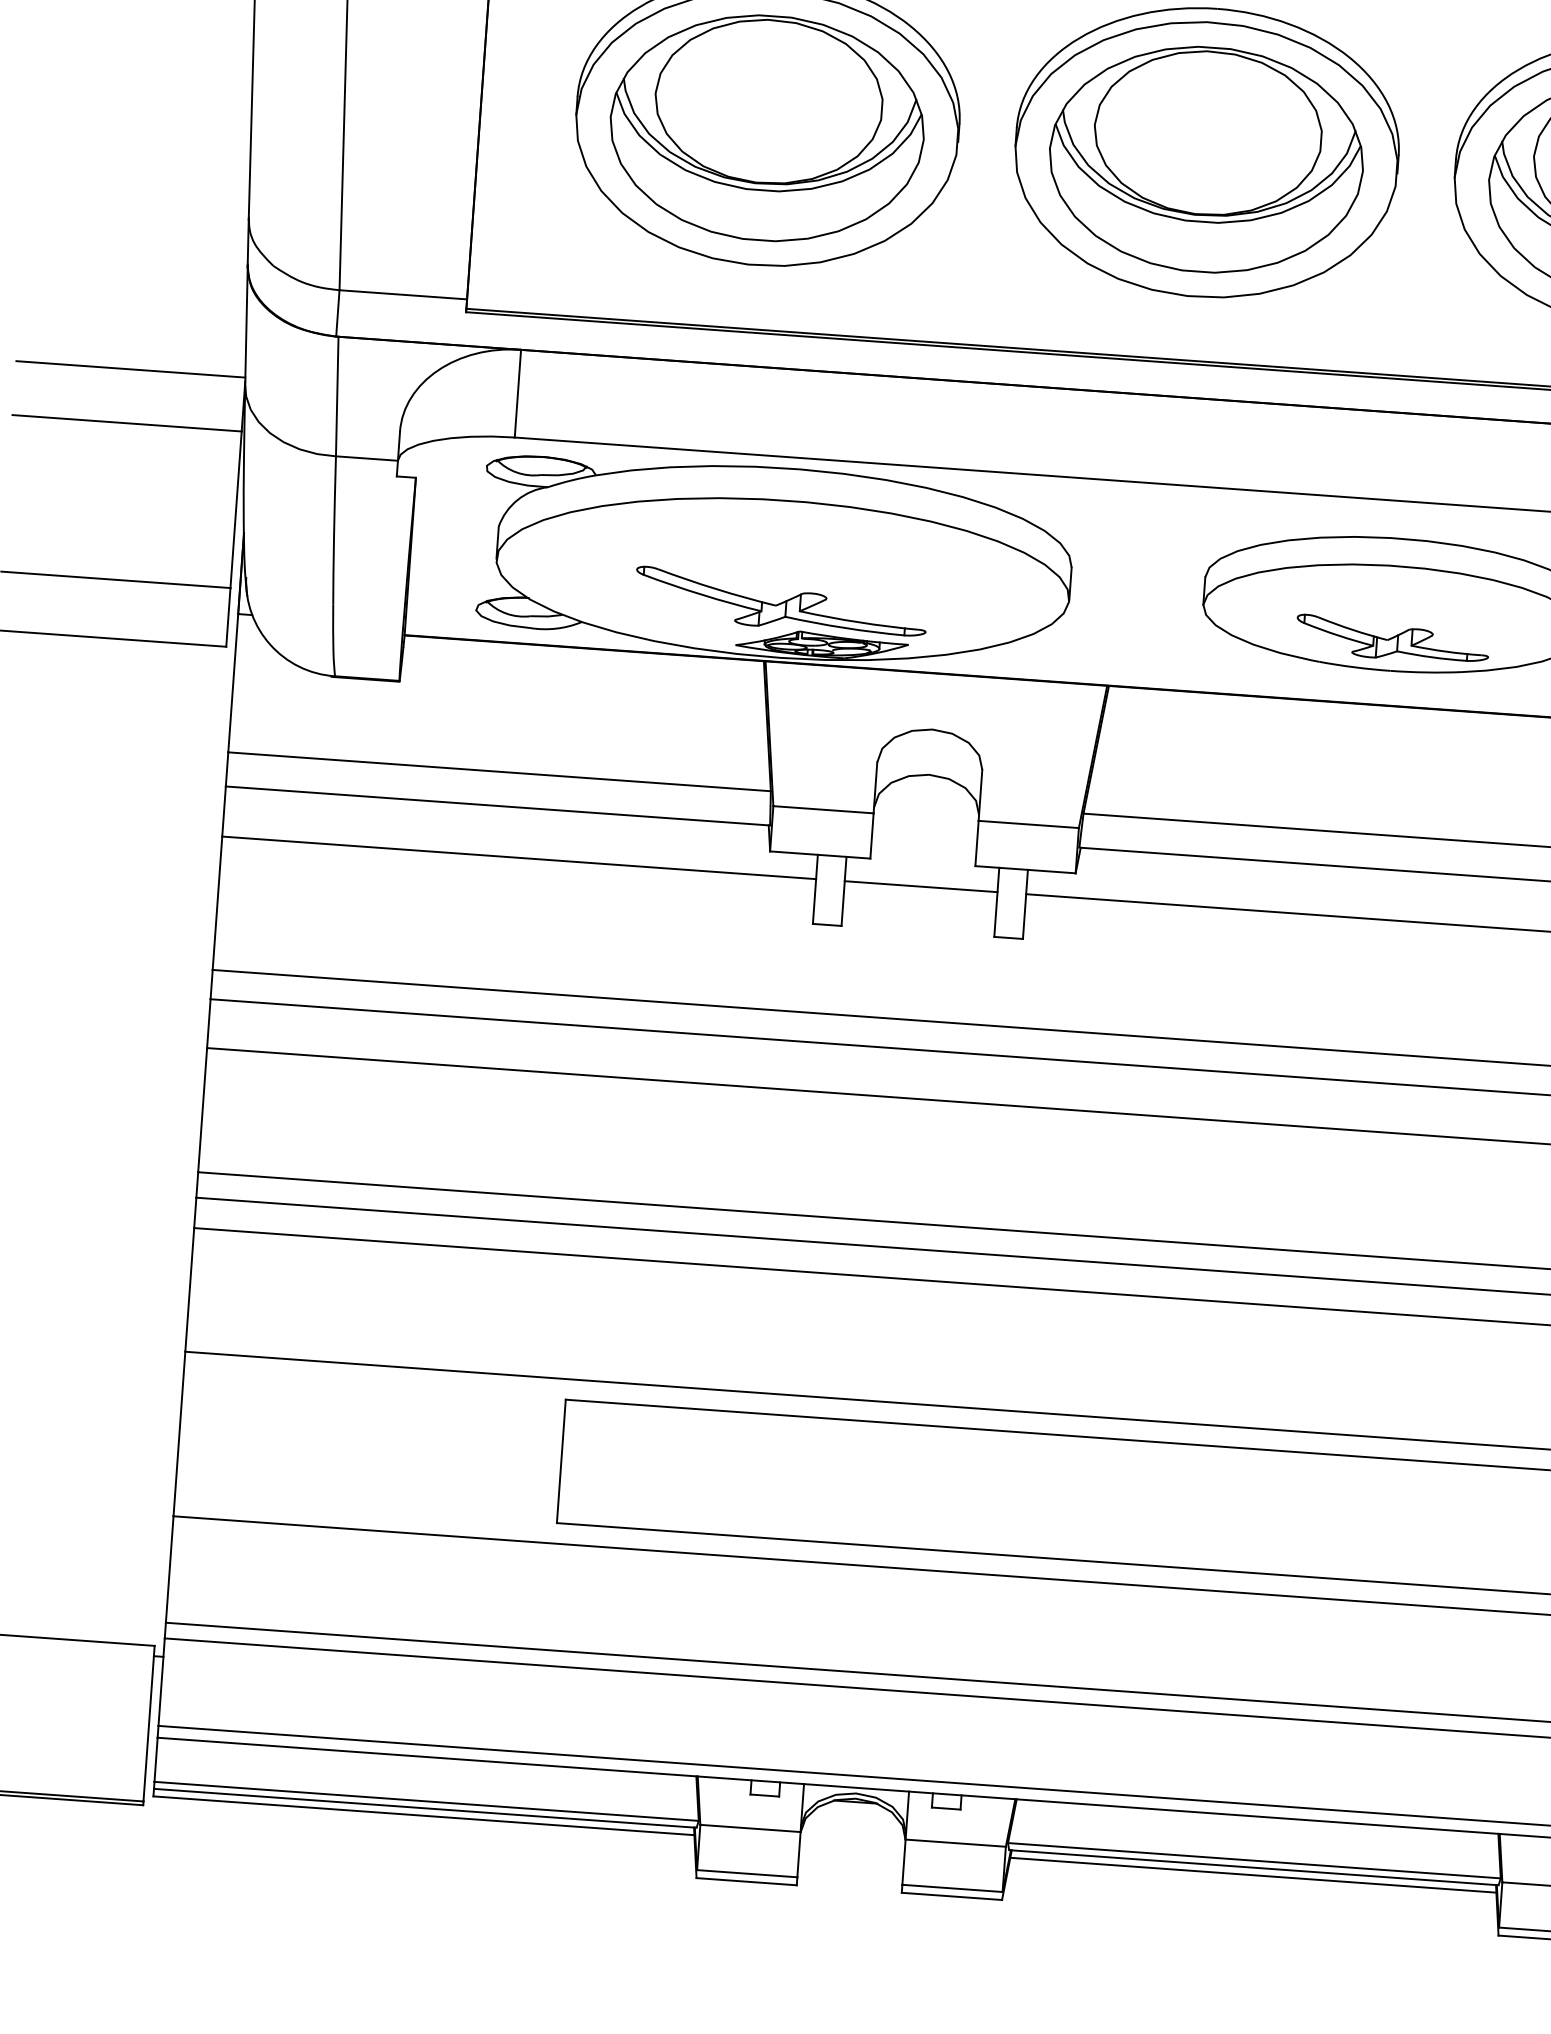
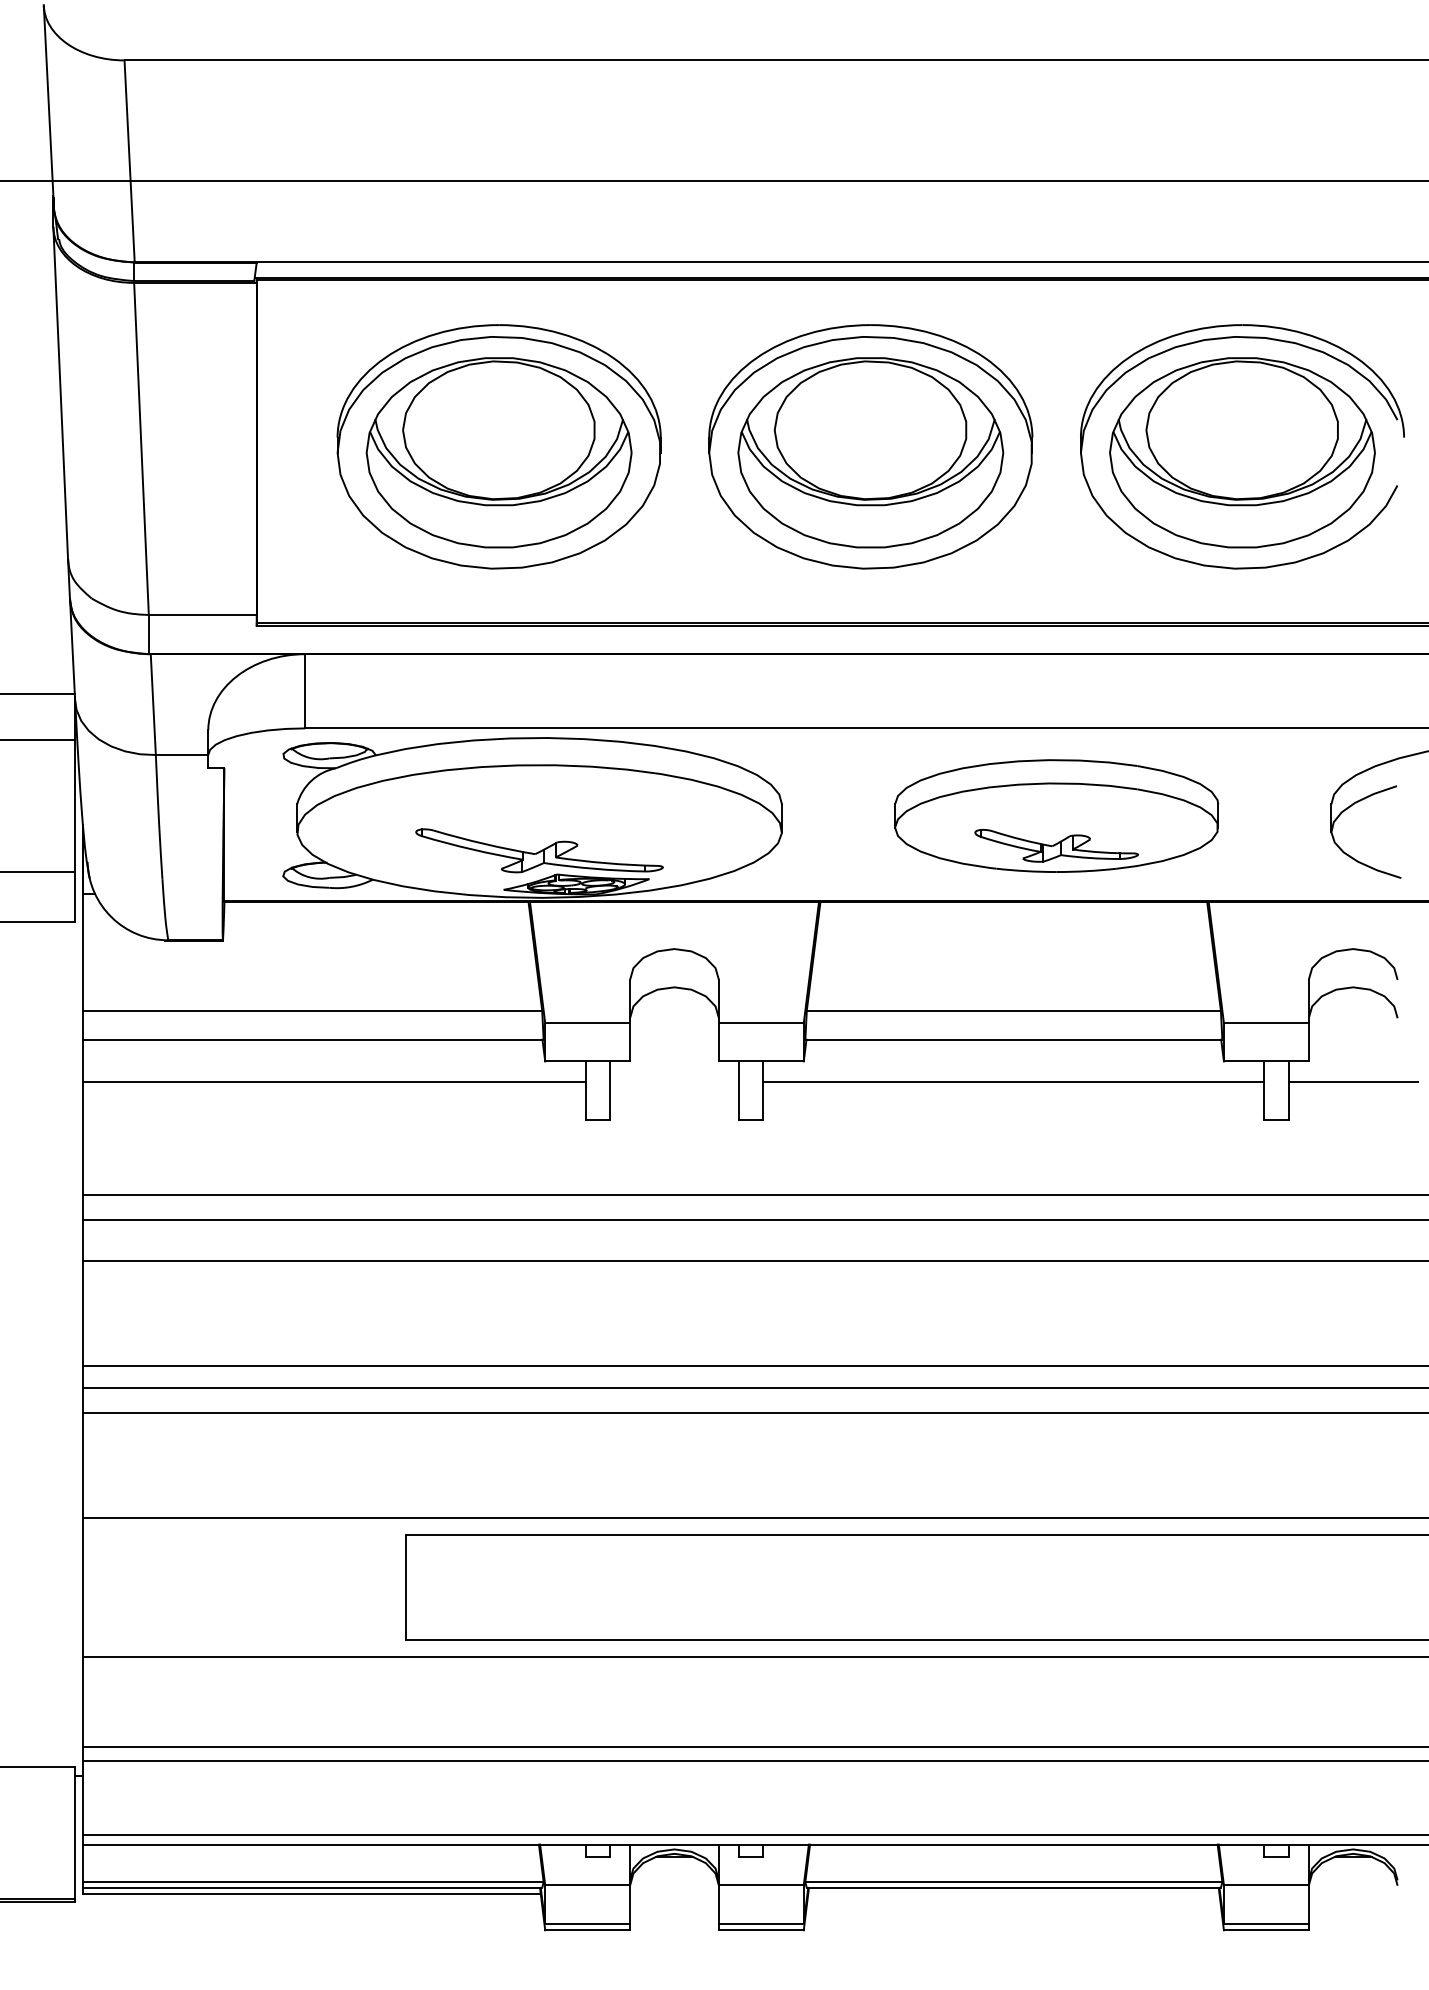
line: (921, 887) -> (674, 1082), removed
line: (1252, 1875) -> (1013, 1894), removed

